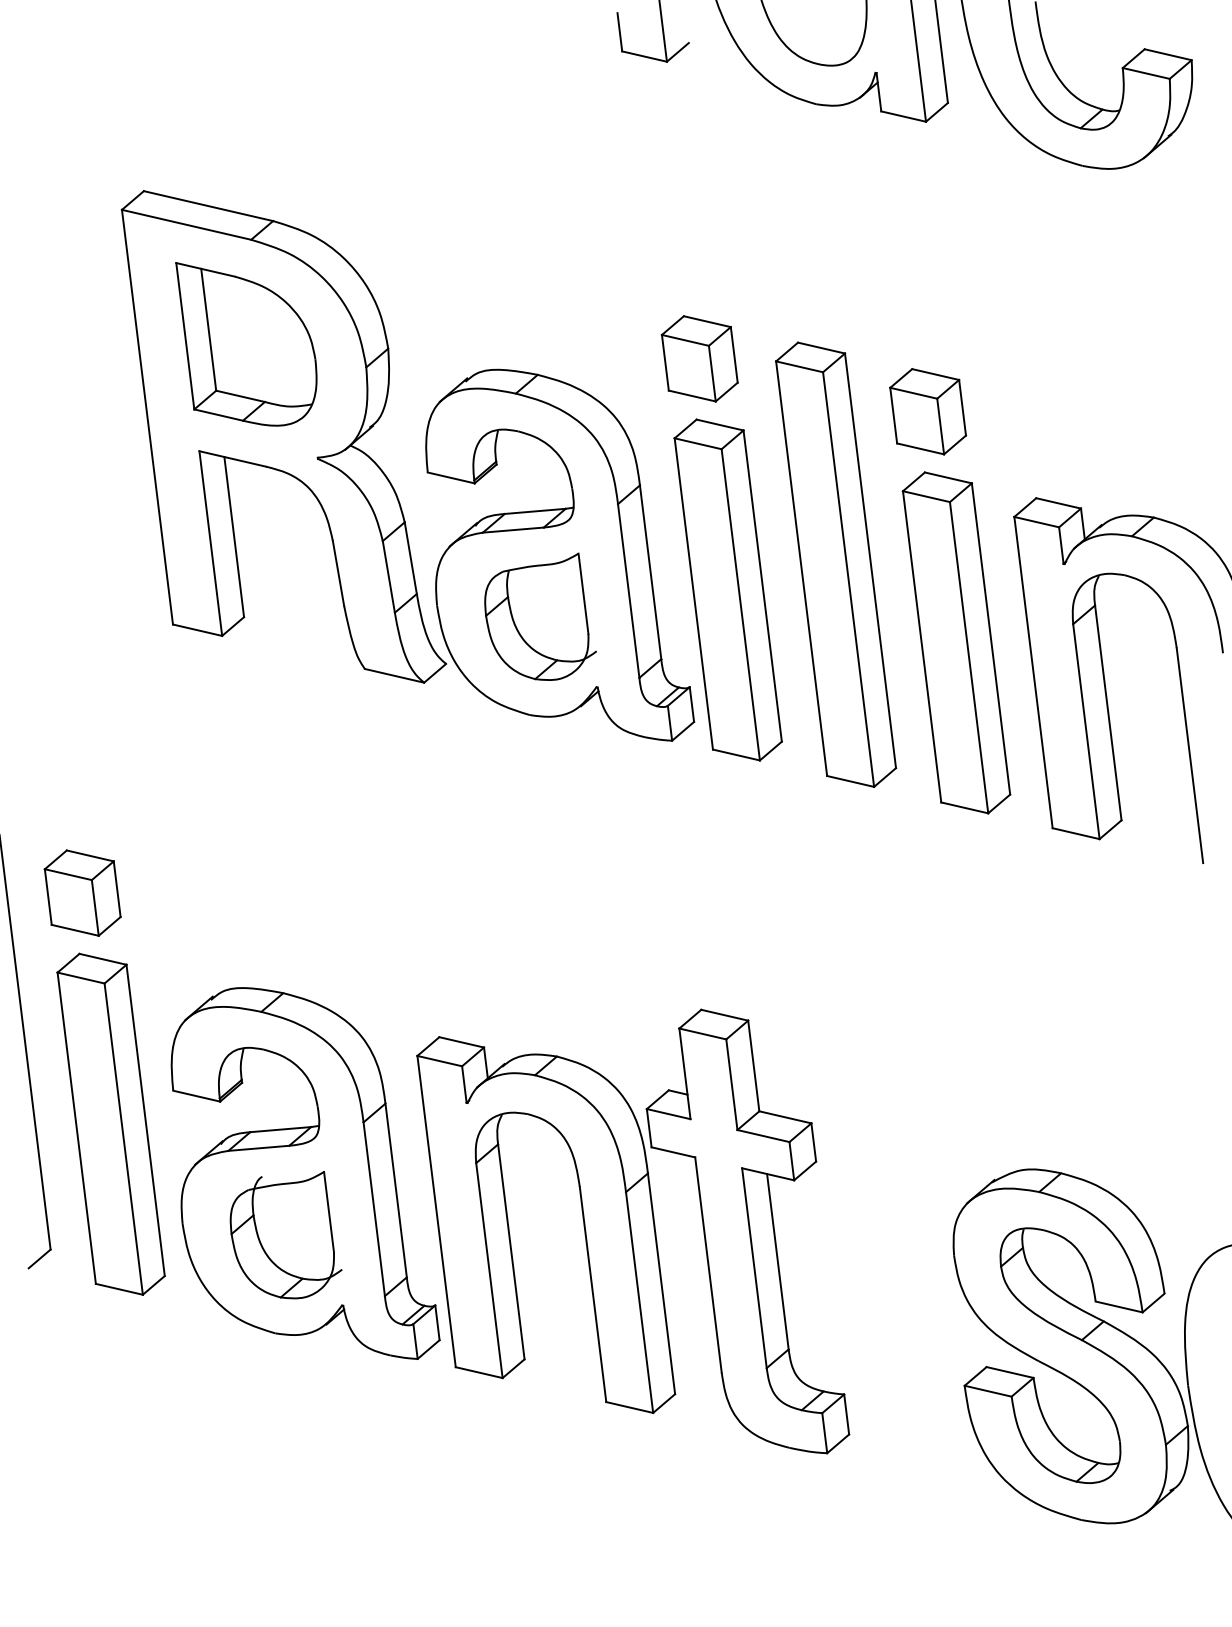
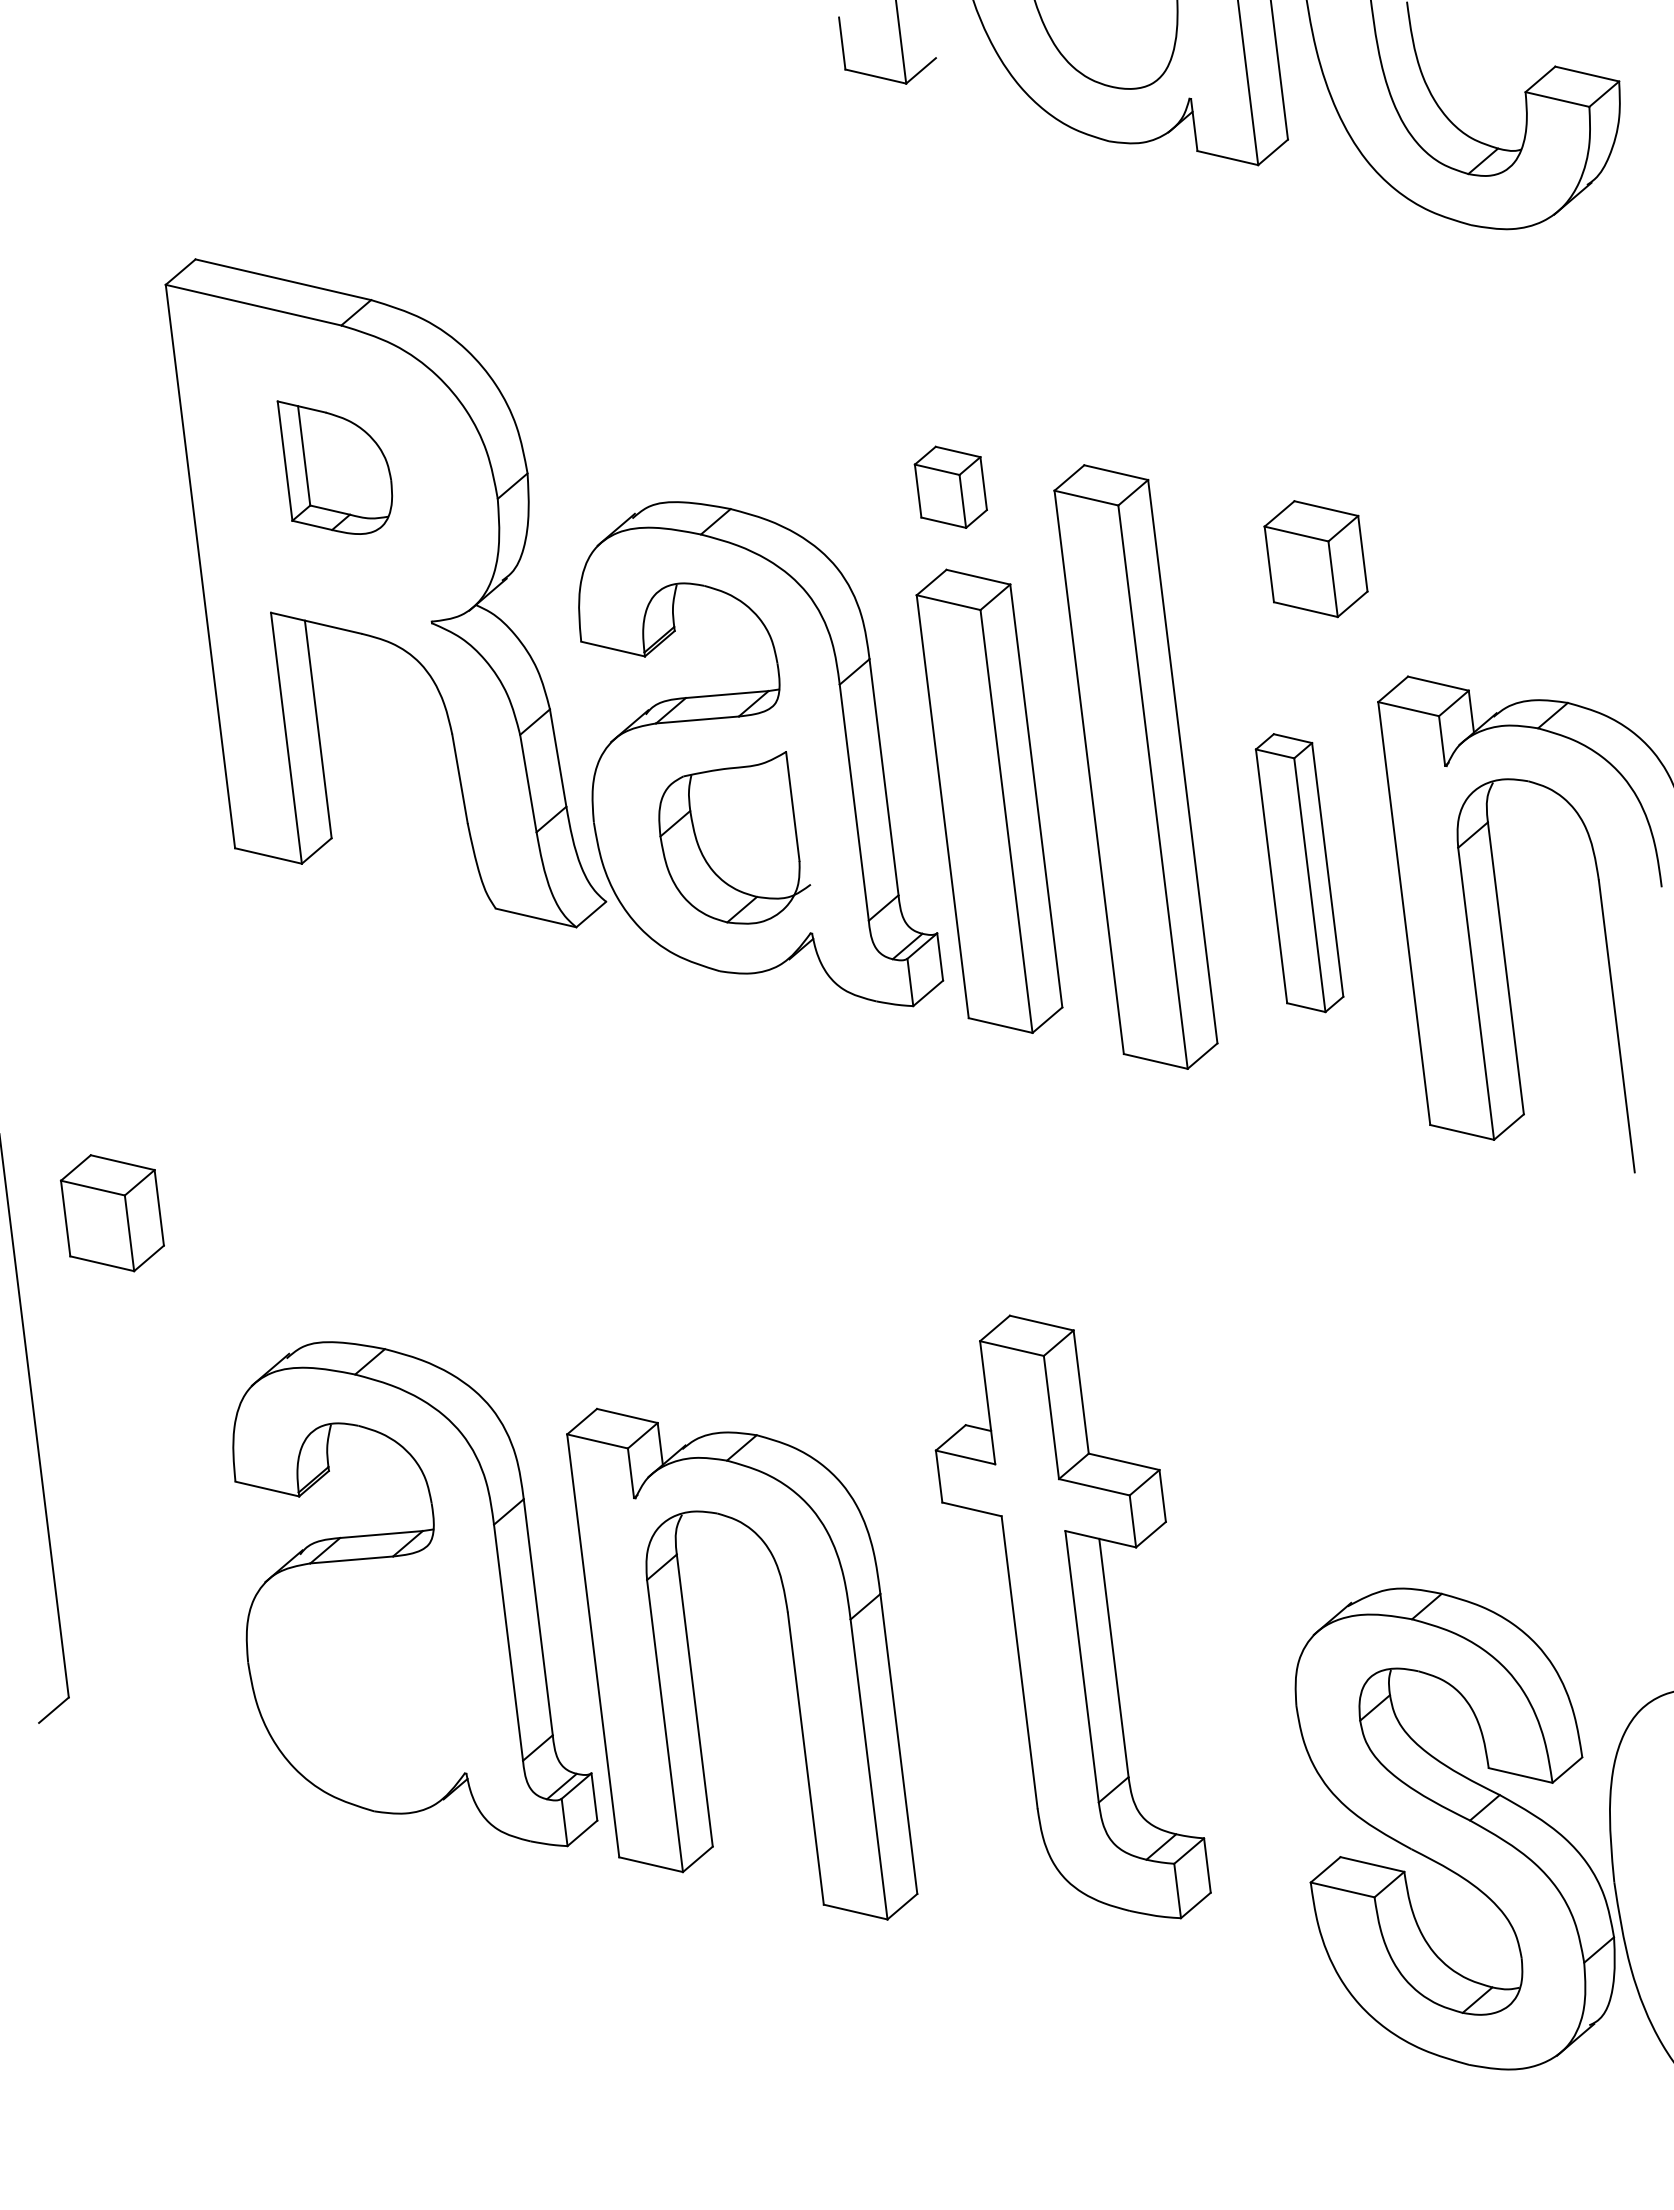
part: (246, 344) -> (334, 467), size x0.6
part: (699, 359) -> (950, 487), size x0.7
part: (927, 412) -> (1315, 559), moved
part: (956, 642) -> (1299, 872), size x0.6
part: (110, 1123) -> (150, 1526), removed
part: (747, 1231) -> (1072, 1616), moved
part: (285, 1234) -> (388, 1677), removed

